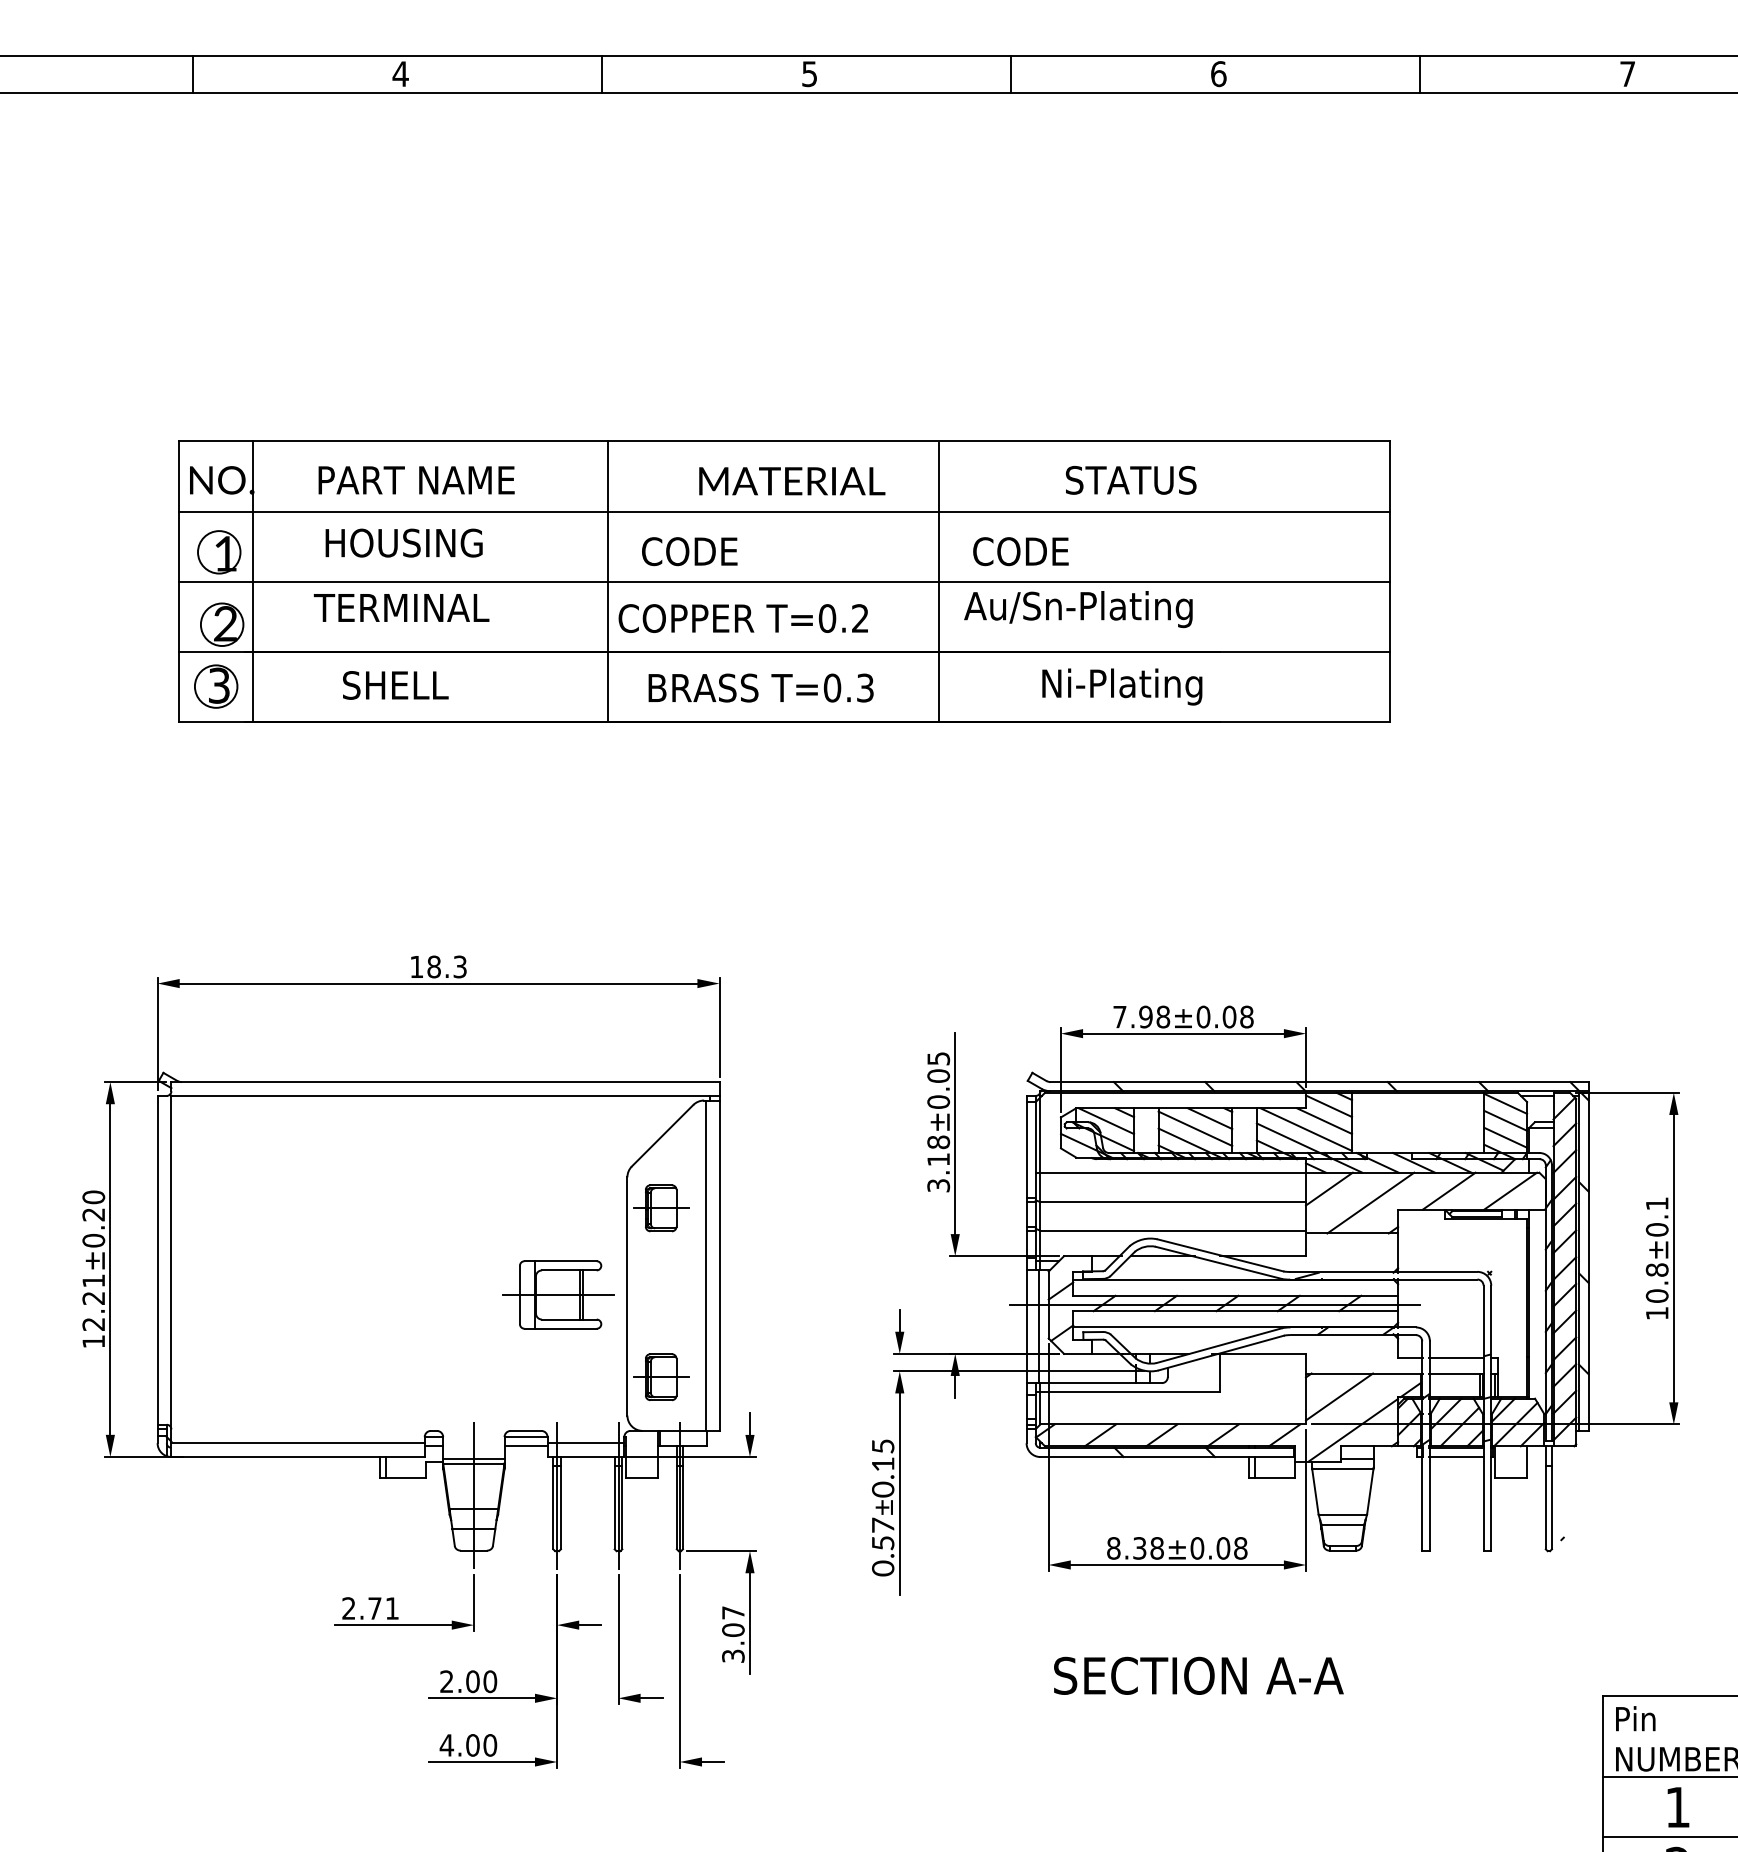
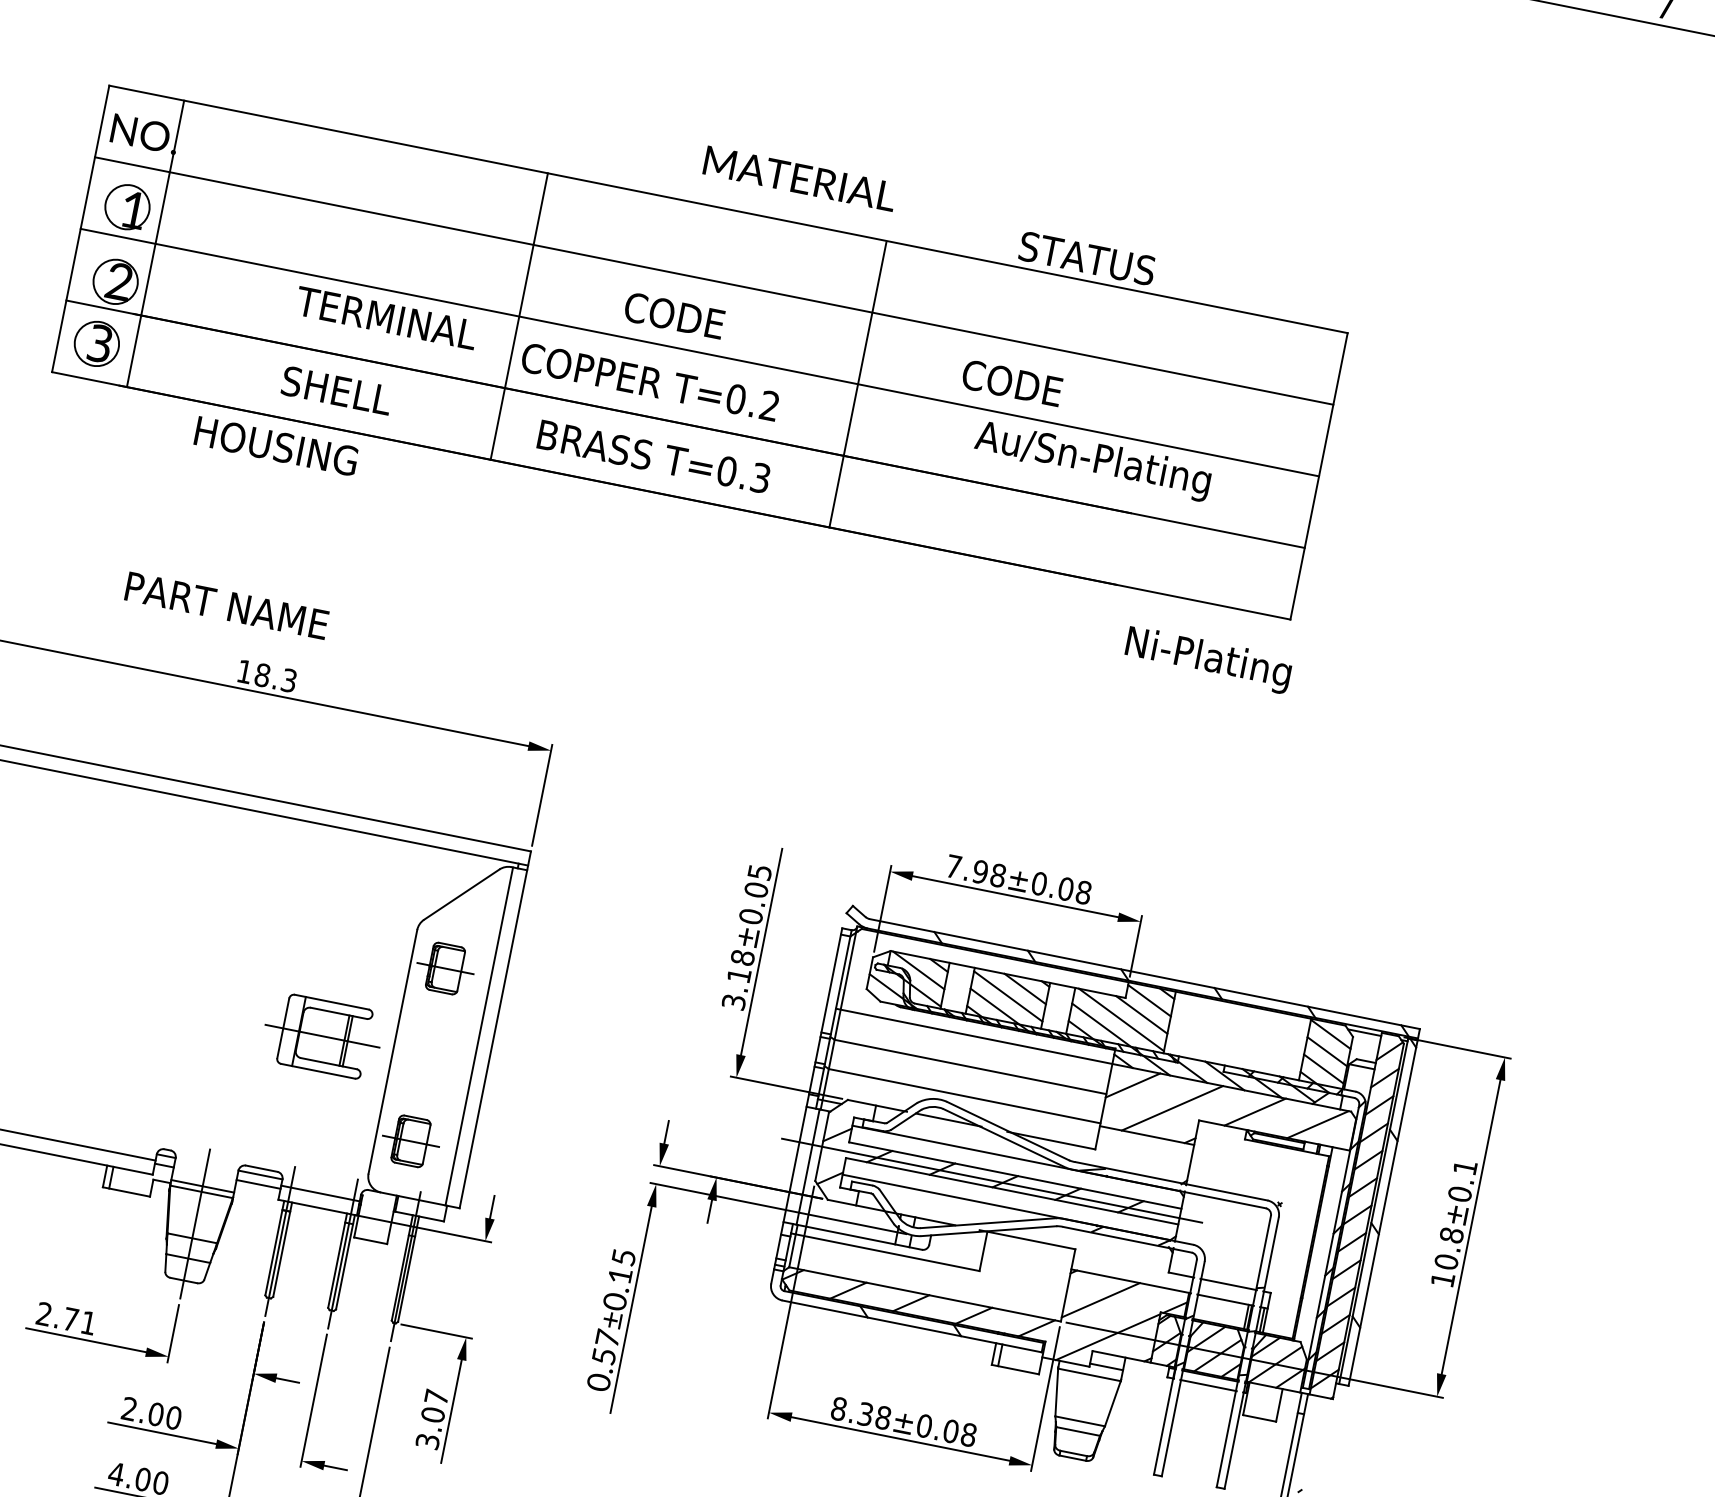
text: (1131, 479) -> (1087, 257), moved
text: (416, 480) -> (226, 605), moved
text: (792, 481) -> (800, 179), moved
text: (403, 542) -> (275, 445), moved
text: (689, 551) -> (674, 315), moved
text: (1020, 551) -> (1011, 383), moved
text: (401, 607) -> (386, 317), moved
text: (1078, 609) -> (1092, 460), moved
text: (395, 685) -> (336, 390), moved
text: (1122, 686) -> (1208, 659), moved

